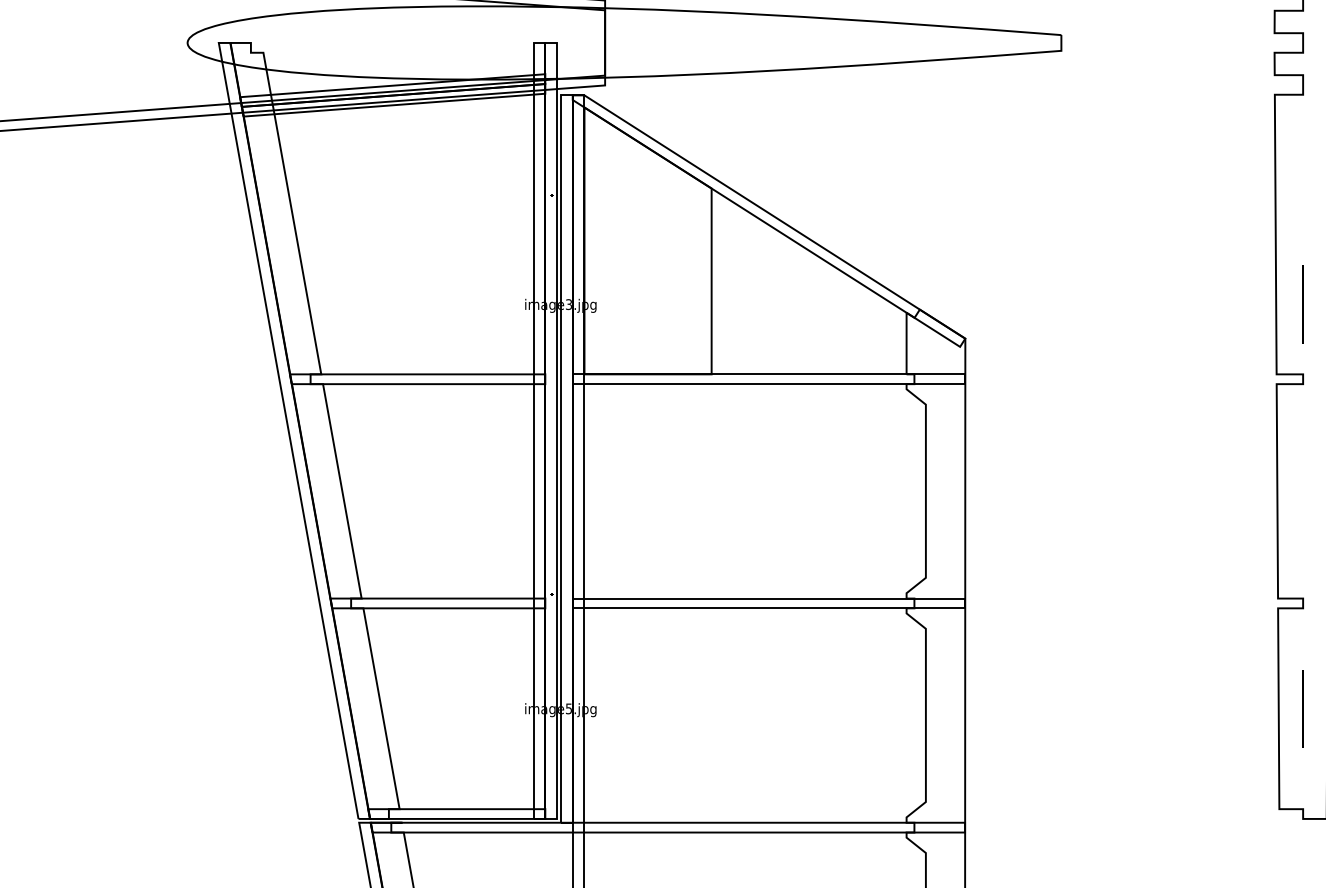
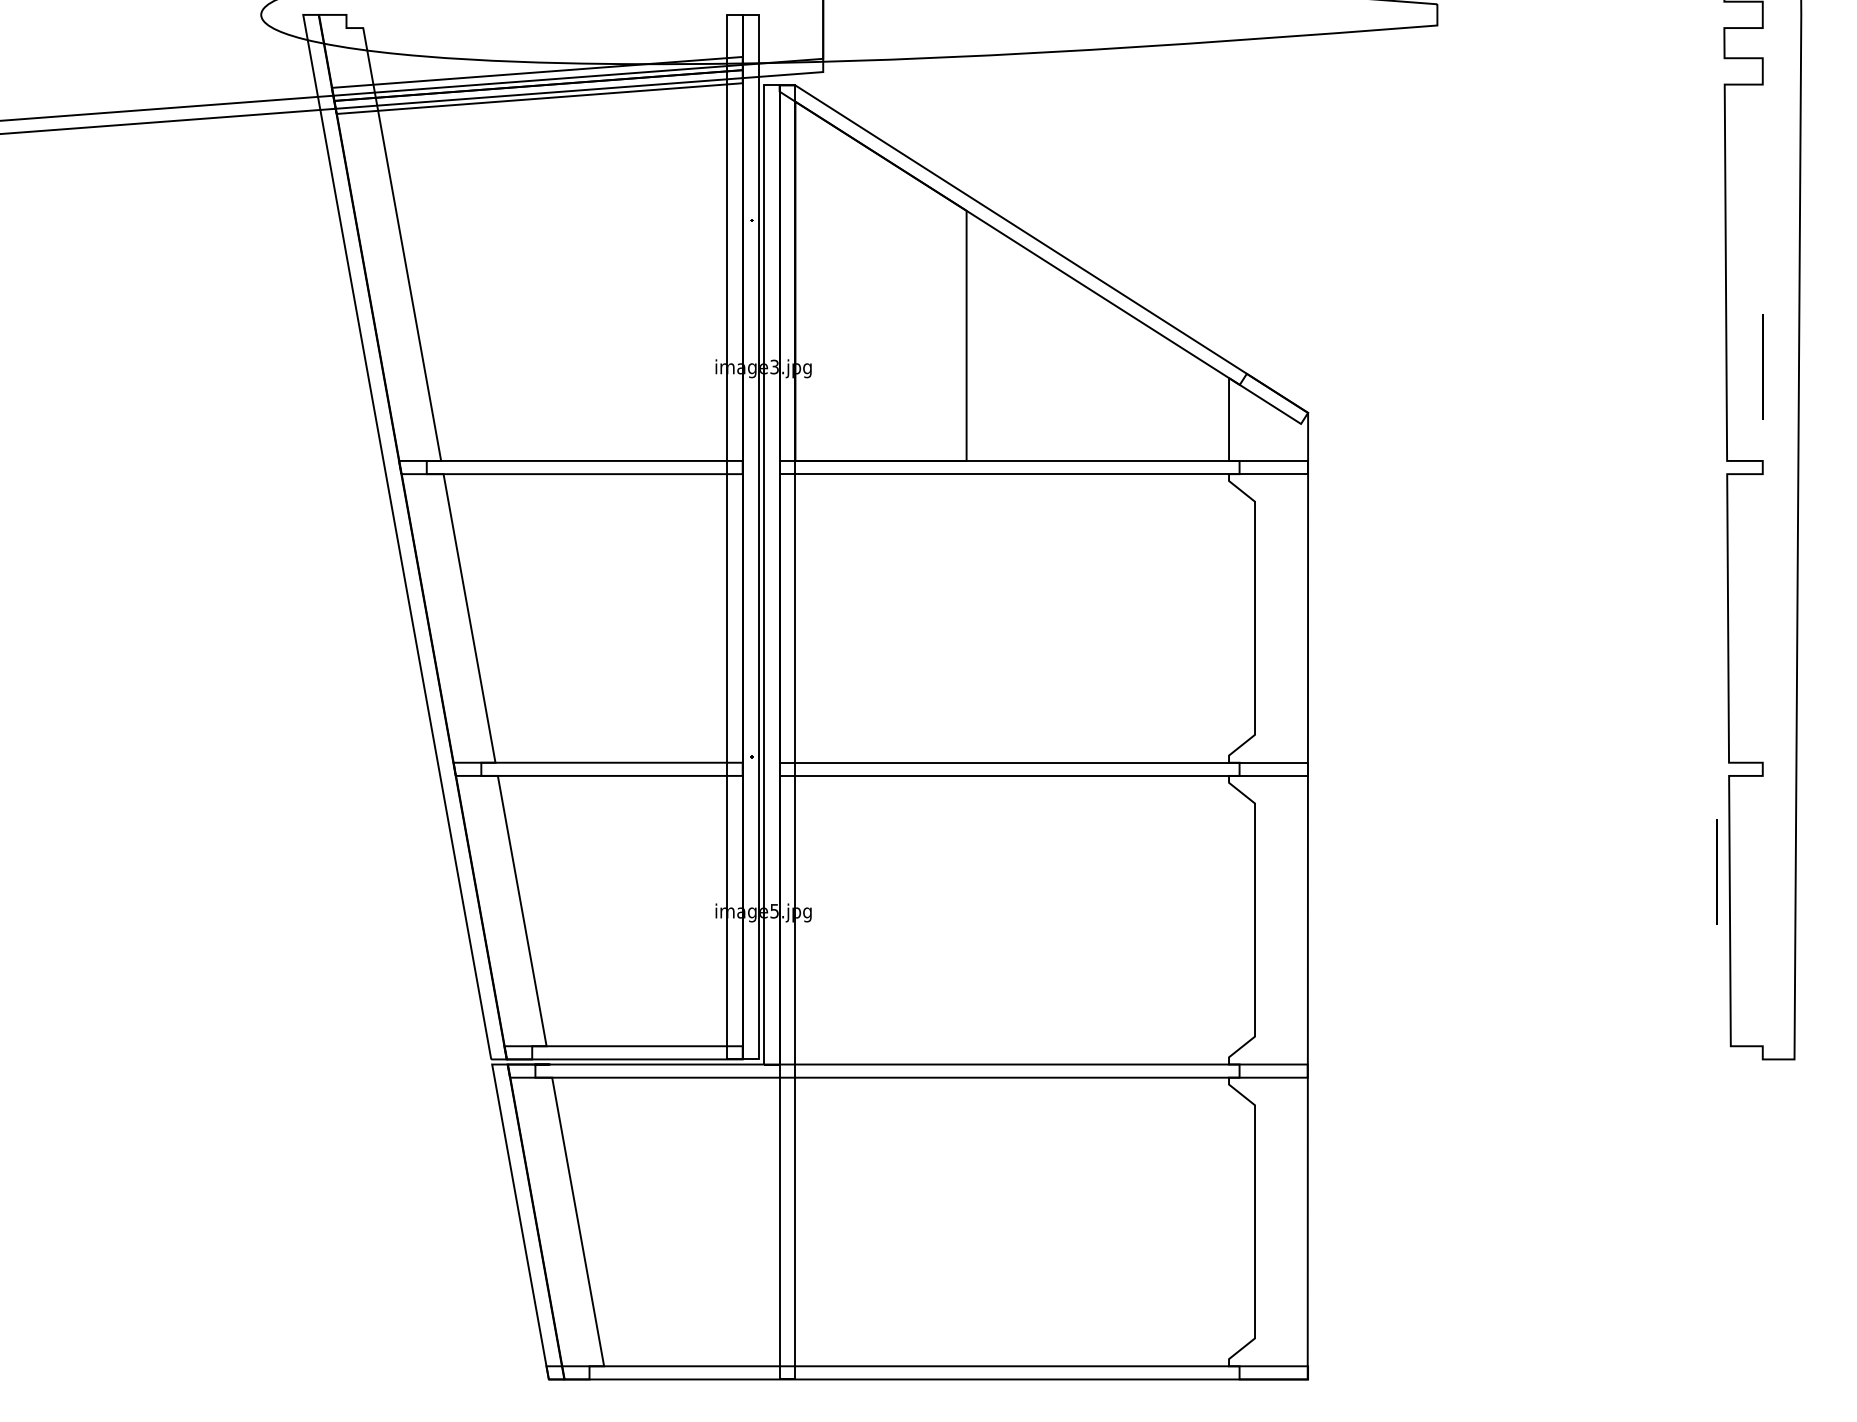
line: (1302, 708) -> (1716, 871), moved

